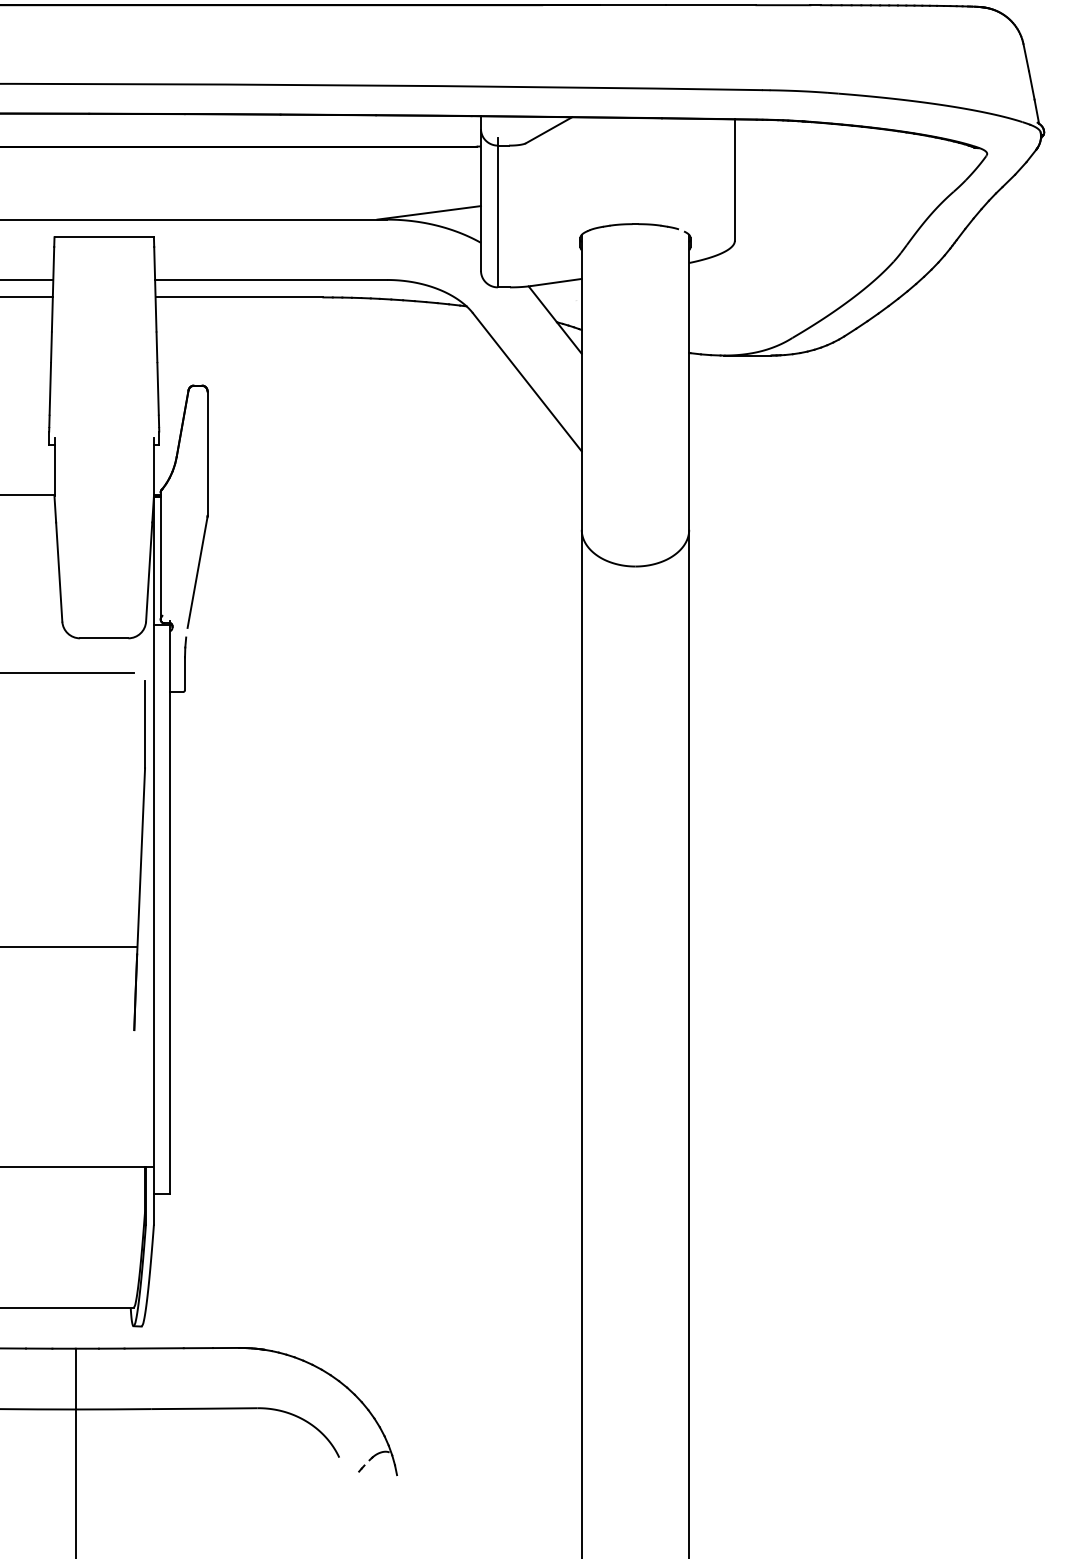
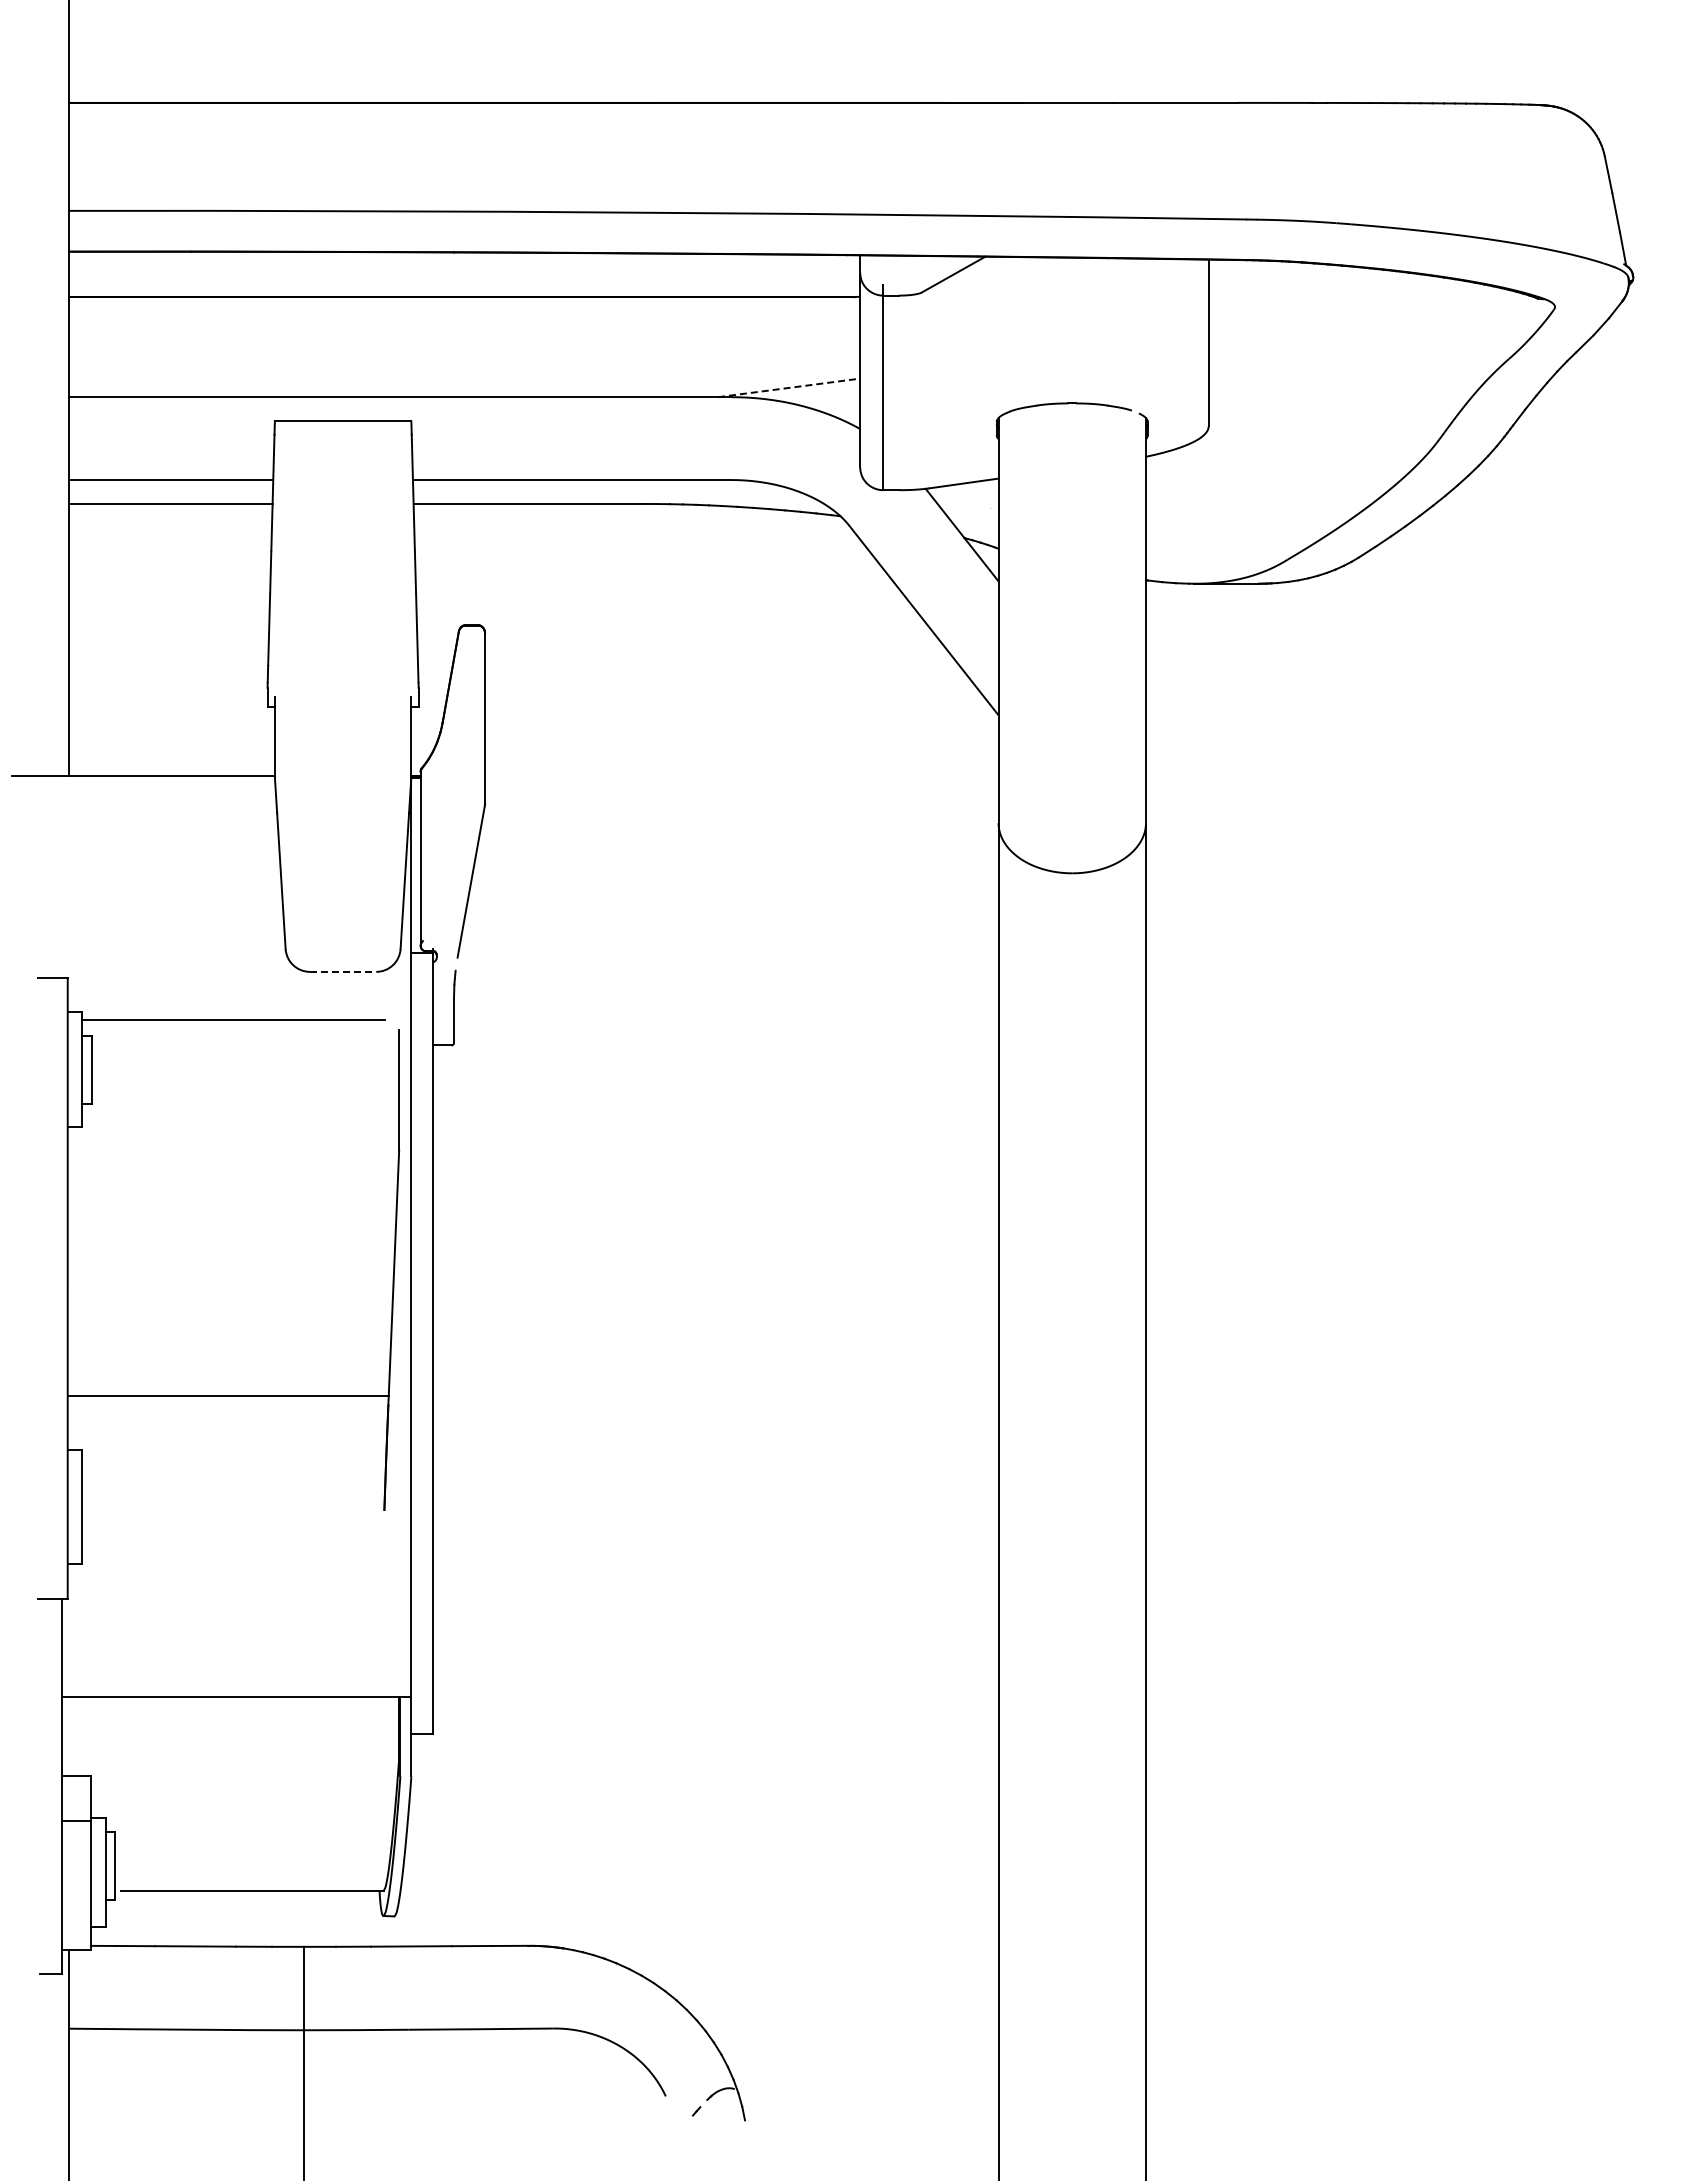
line: (429, 212) -> (789, 387), solid -> dashed
line: (104, 638) -> (343, 971), solid -> dashed

